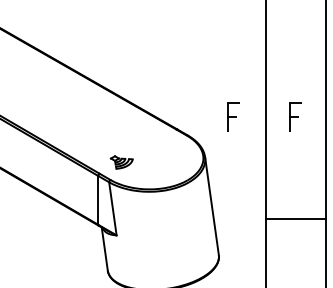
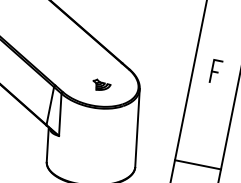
part: (233, 116) -> (168, 61), removed
part: (121, 162) -> (101, 85), moved
line: (295, 218) -> (197, 164), moved

